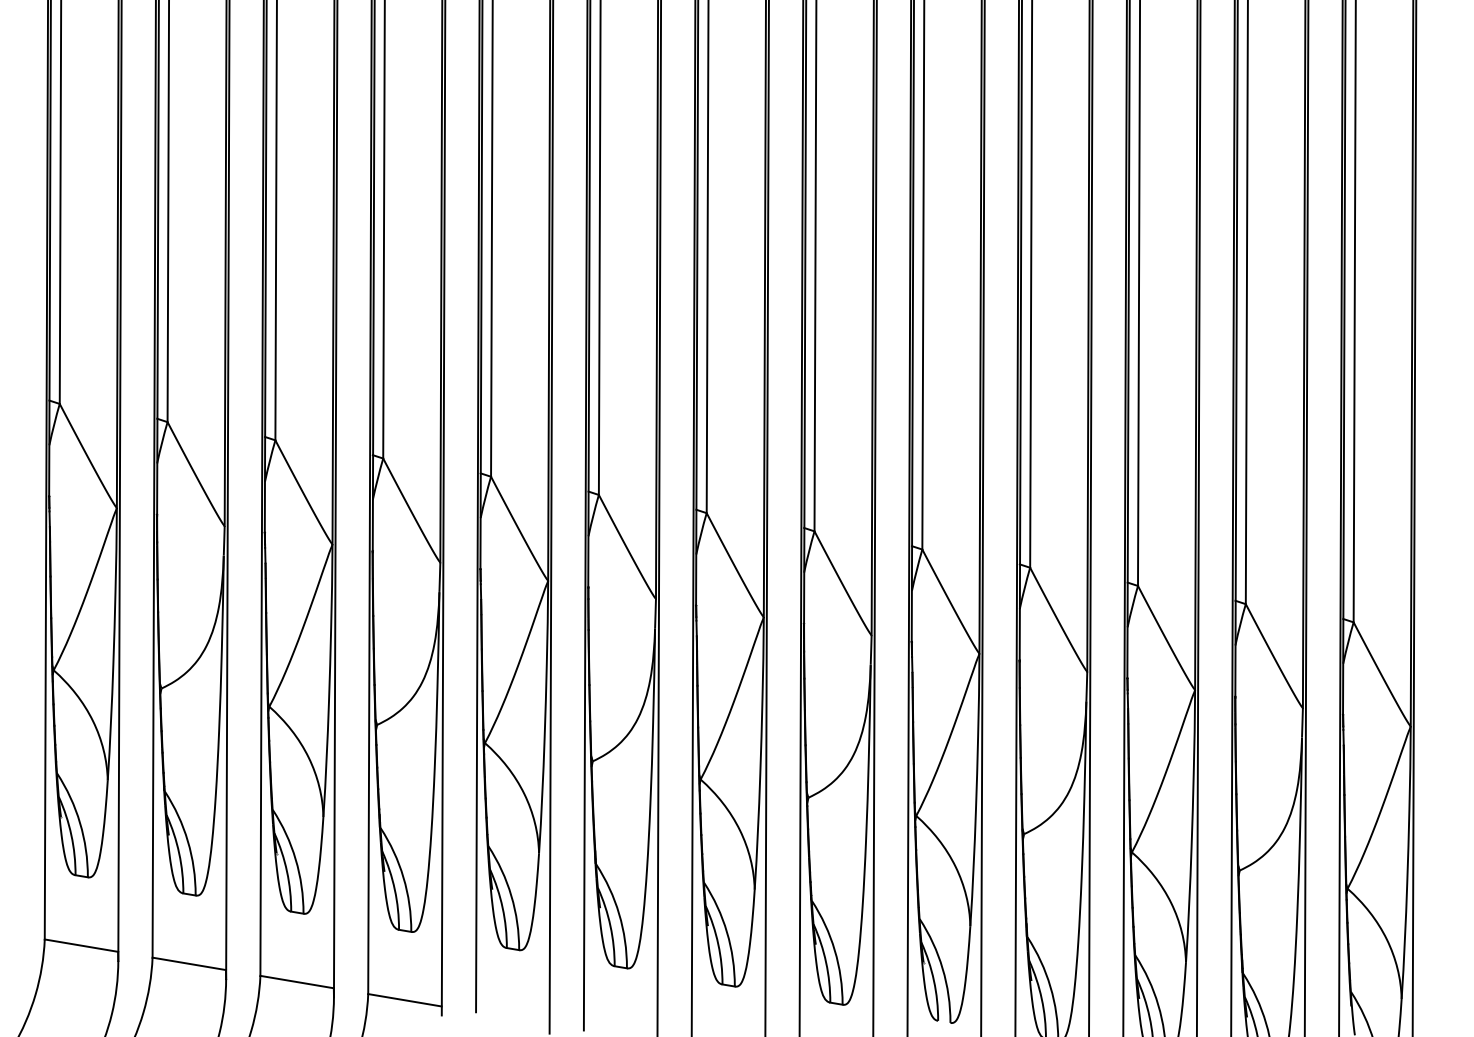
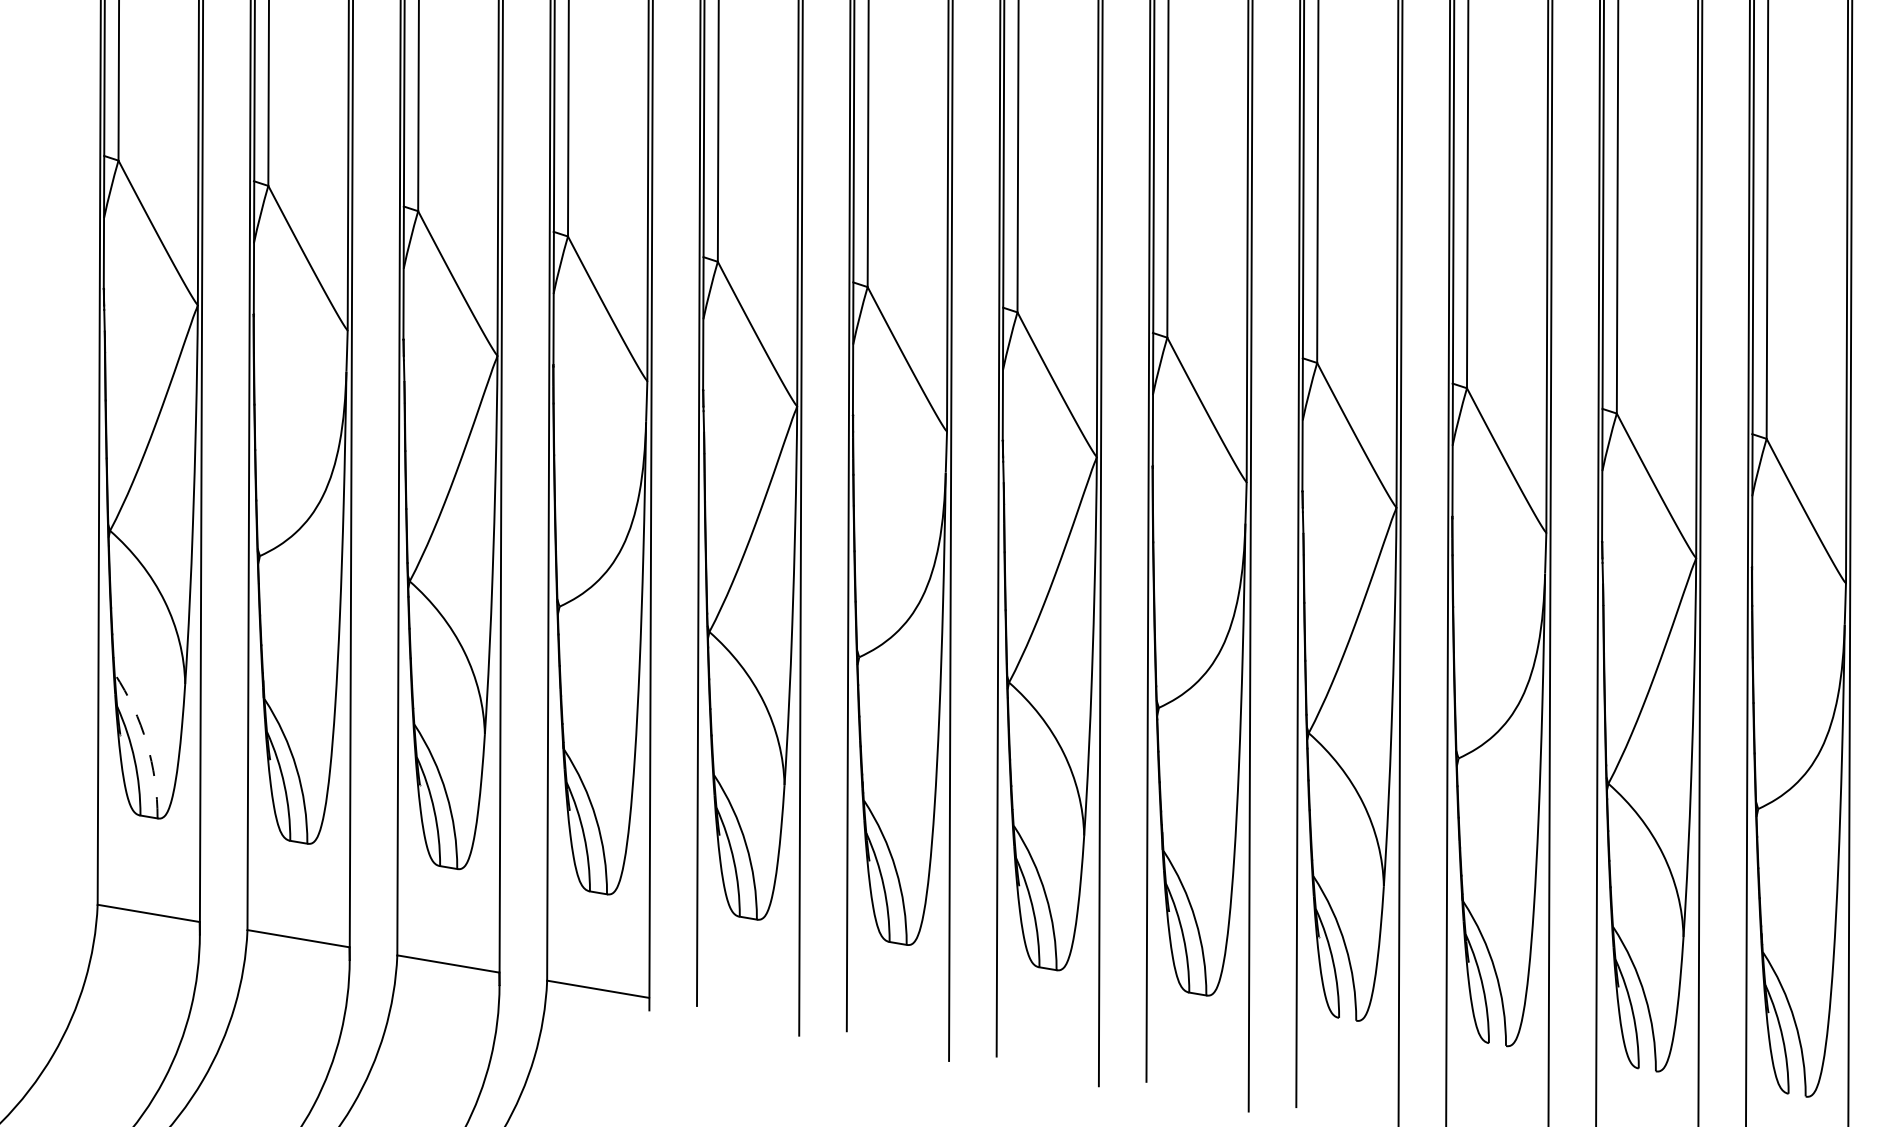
arc: (80, 823) -> (147, 743), solid -> dashed

